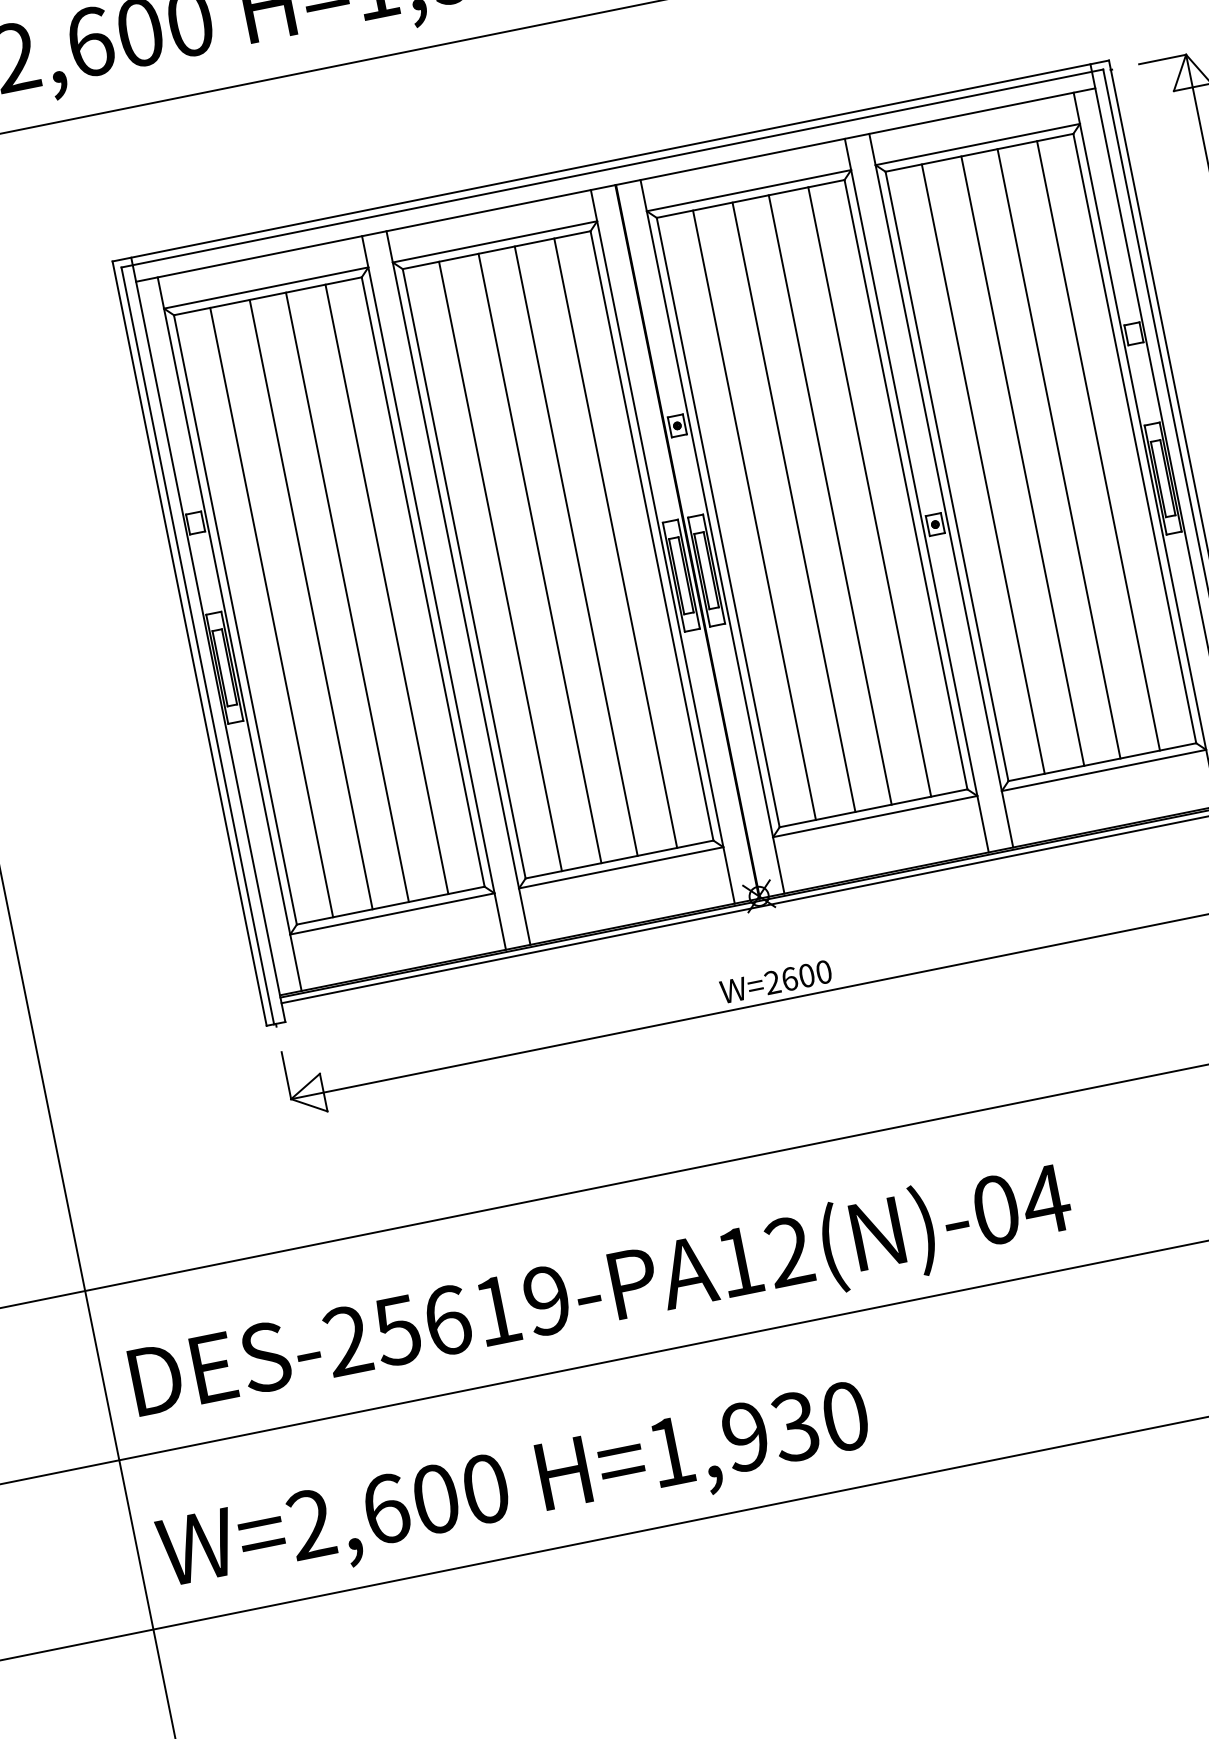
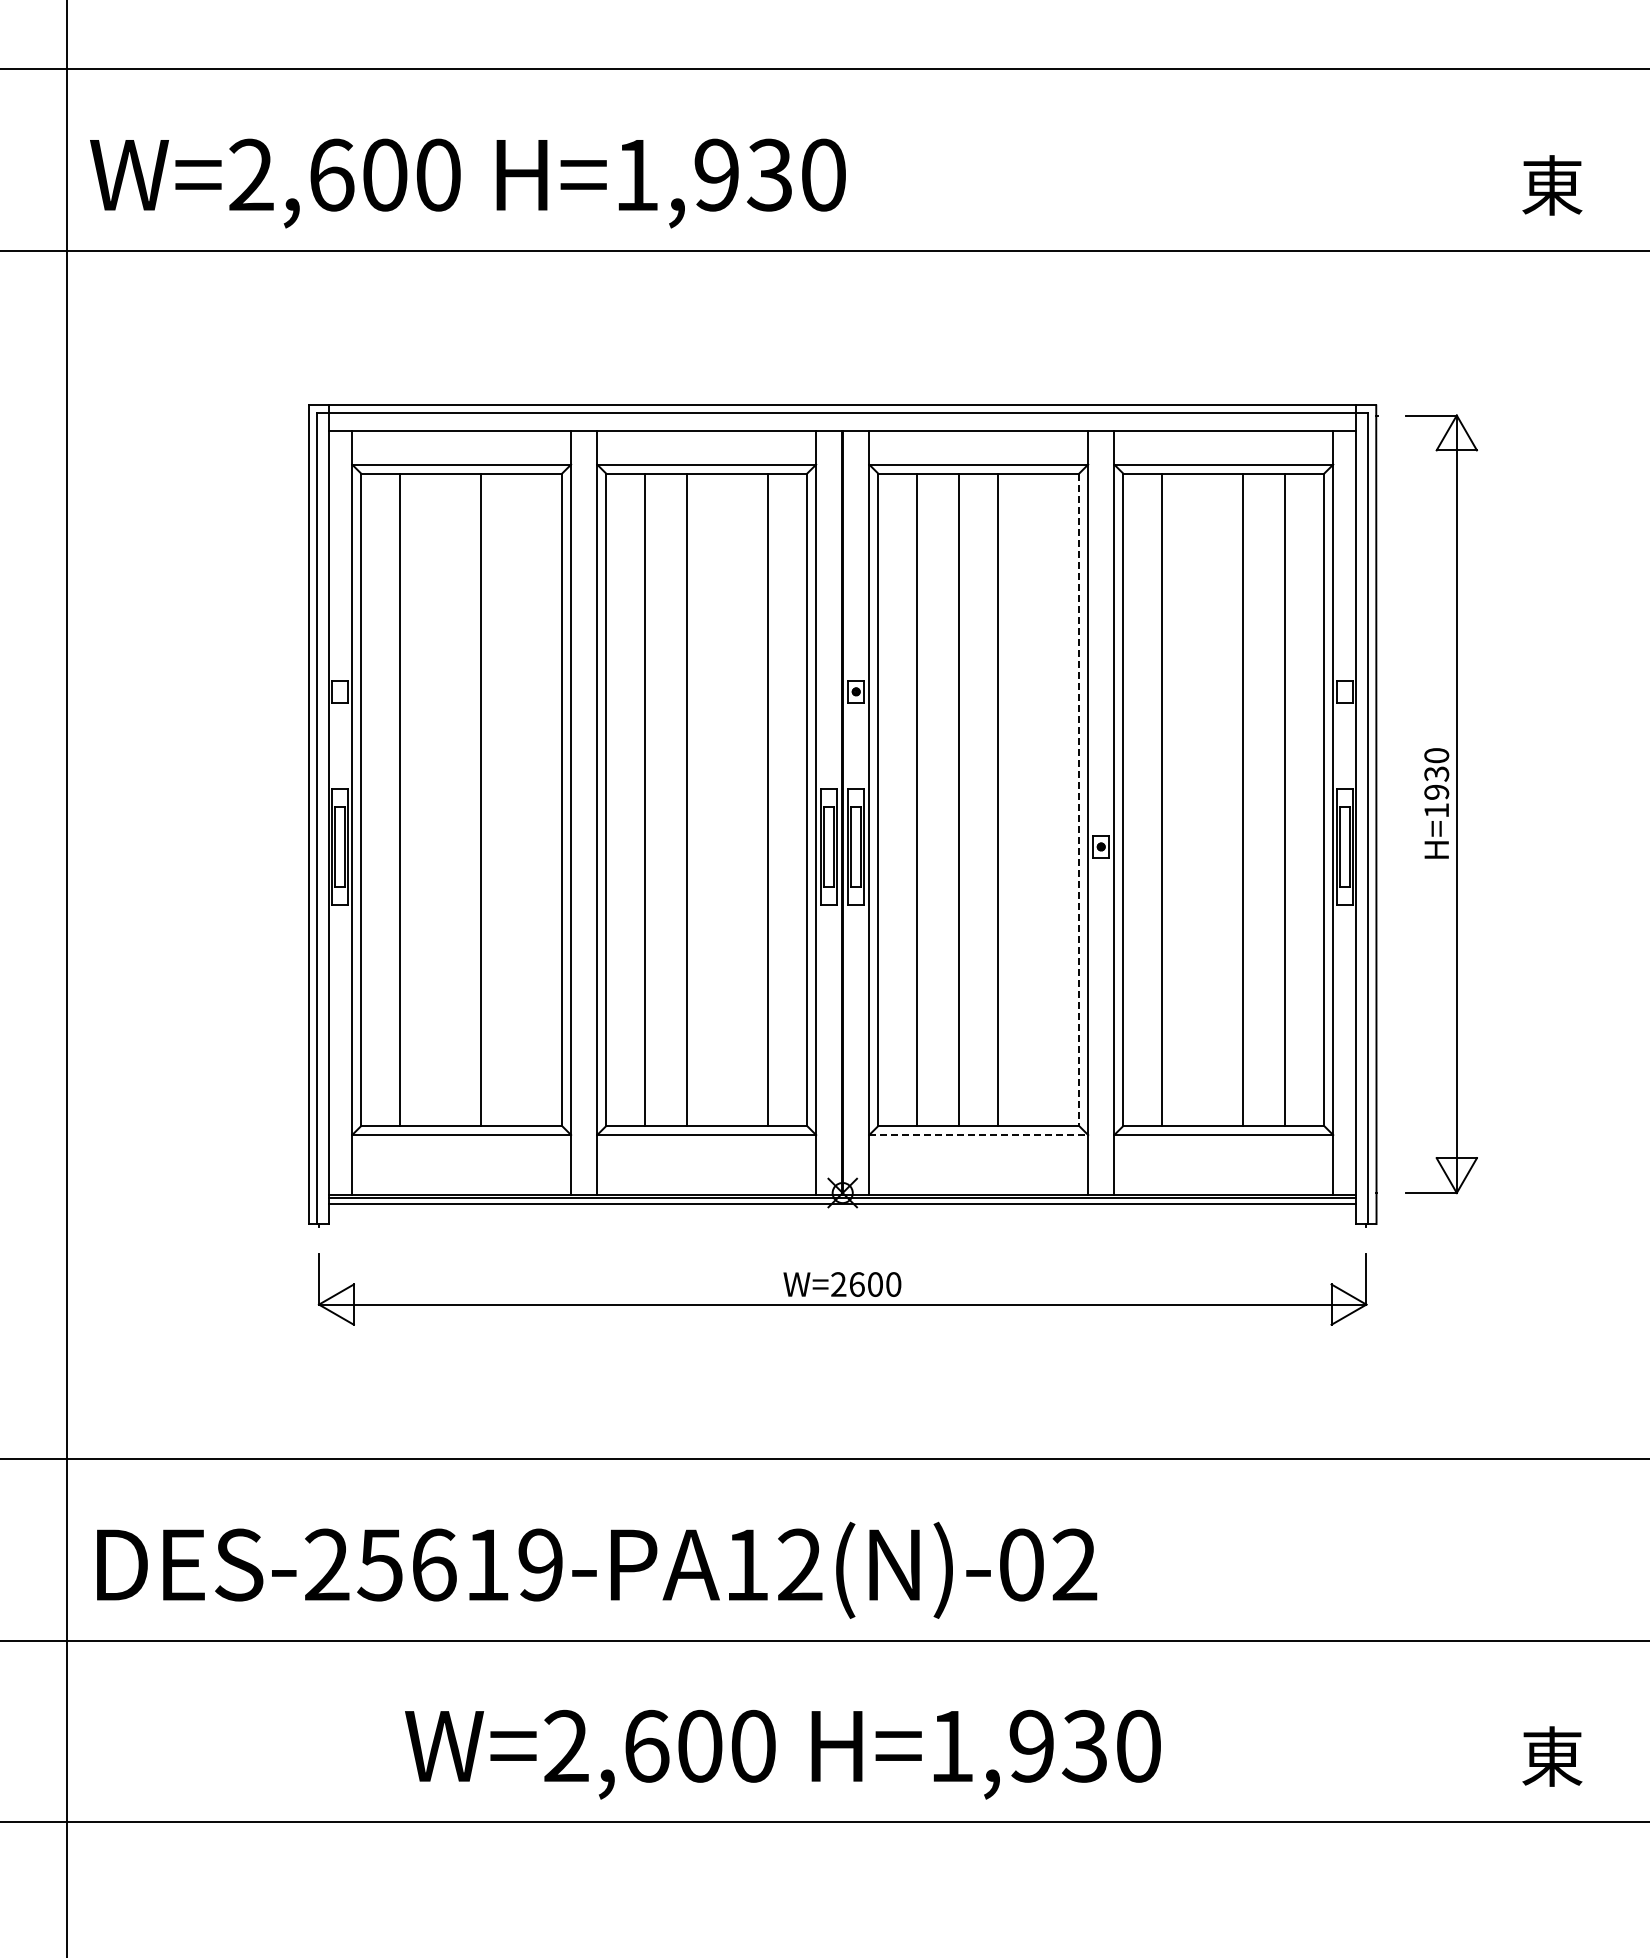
line: (1022, 460) -> (1204, 799), removed
line: (906, 485) -> (1079, 800), solid -> dashed
line: (869, 491) -> (1040, 799), removed
line: (576, 550) -> (726, 799), removed
line: (386, 589) -> (523, 799), removed
line: (311, 604) -> (442, 799), removed
line: (876, 816) -> (979, 1135), solid -> dashed
text: (1045, 1199) -> (1074, 1564), DES-25619-PA12(N)-04 -> DES-25619-PA12(N)-02
text: (514, 1491) -> (782, 1754), moved

